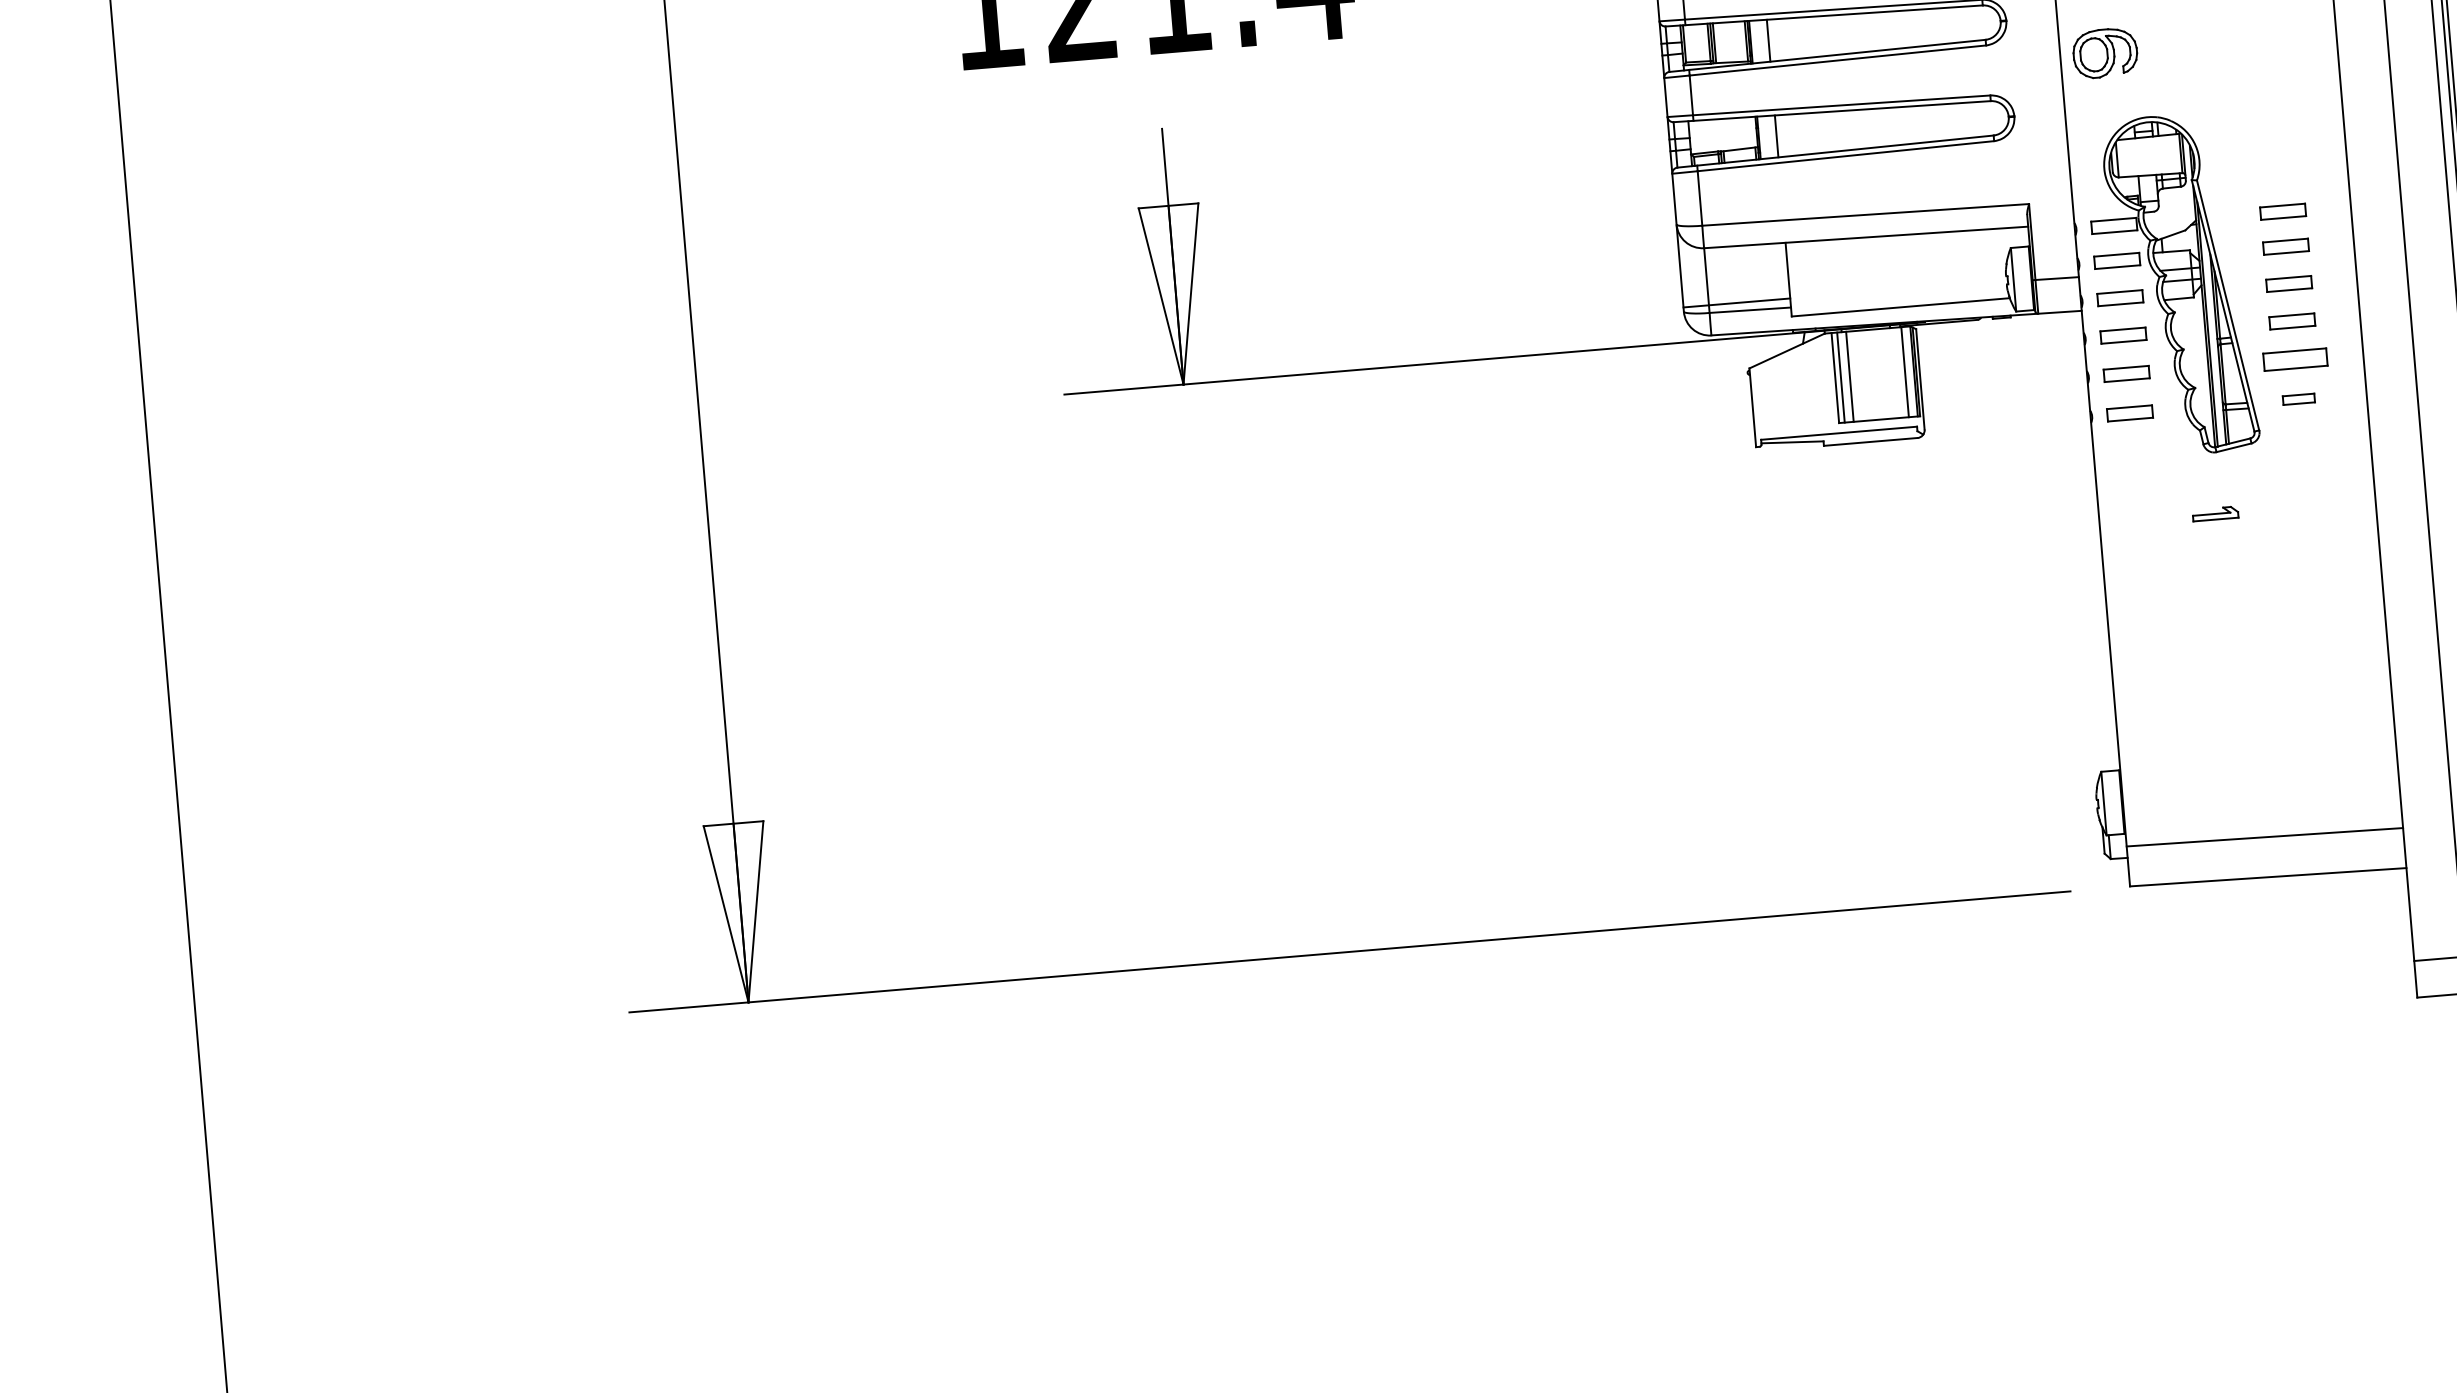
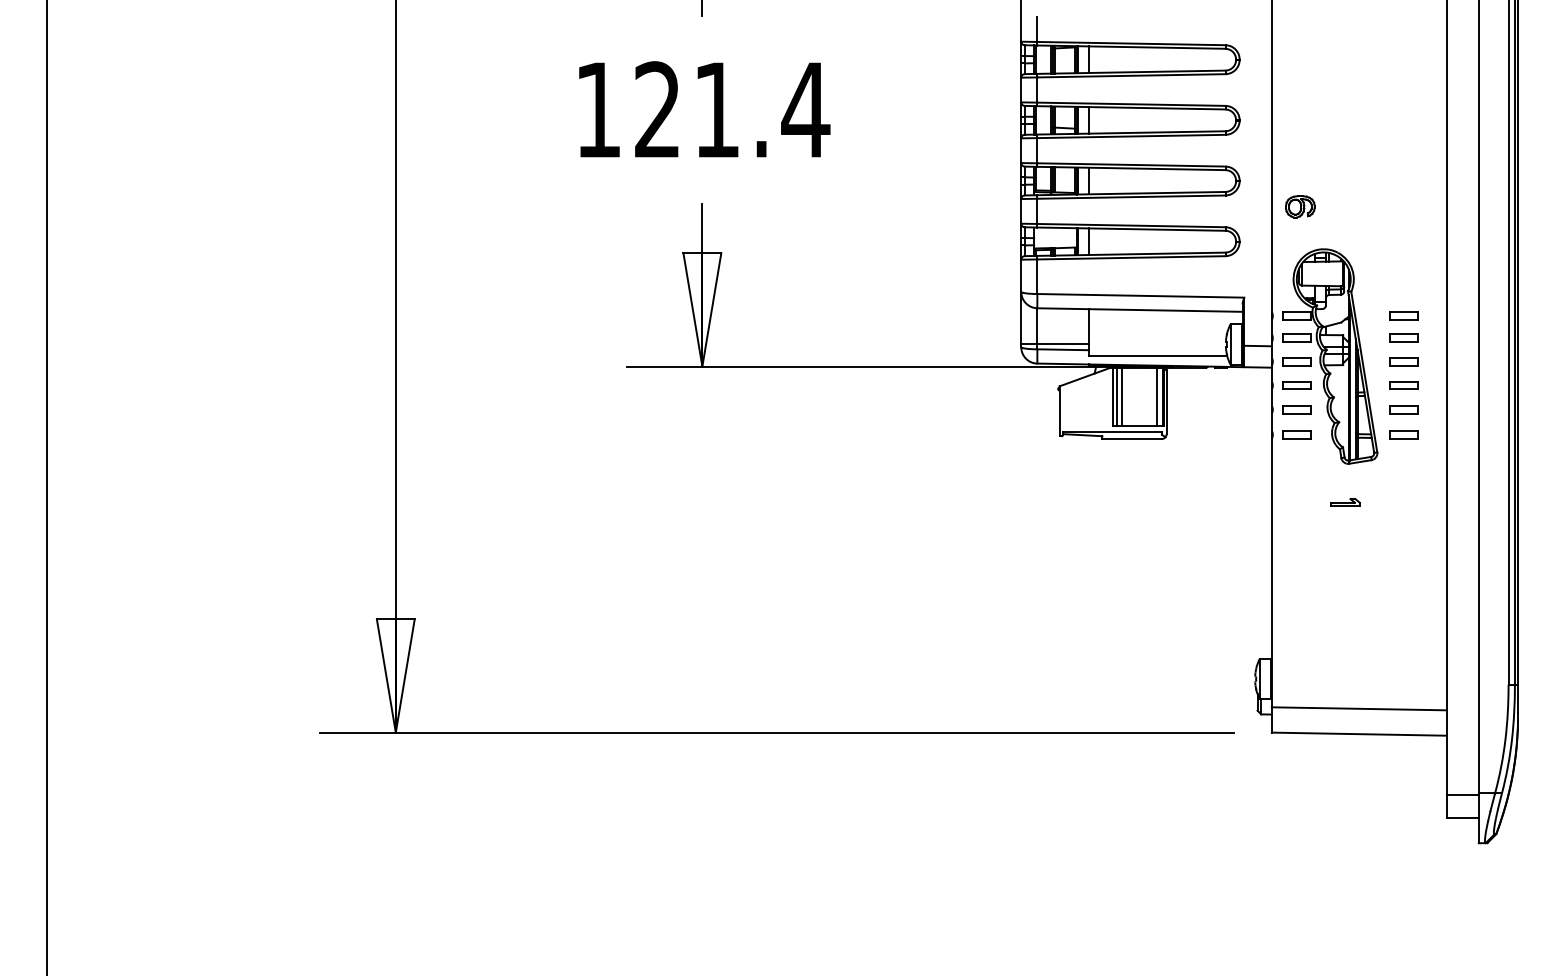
part: (2105, 52) -> (1300, 206), size x0.71
part: (2294, 359) -> (1403, 409), size x0.71
part: (2298, 398) -> (1403, 434), size x1.43

